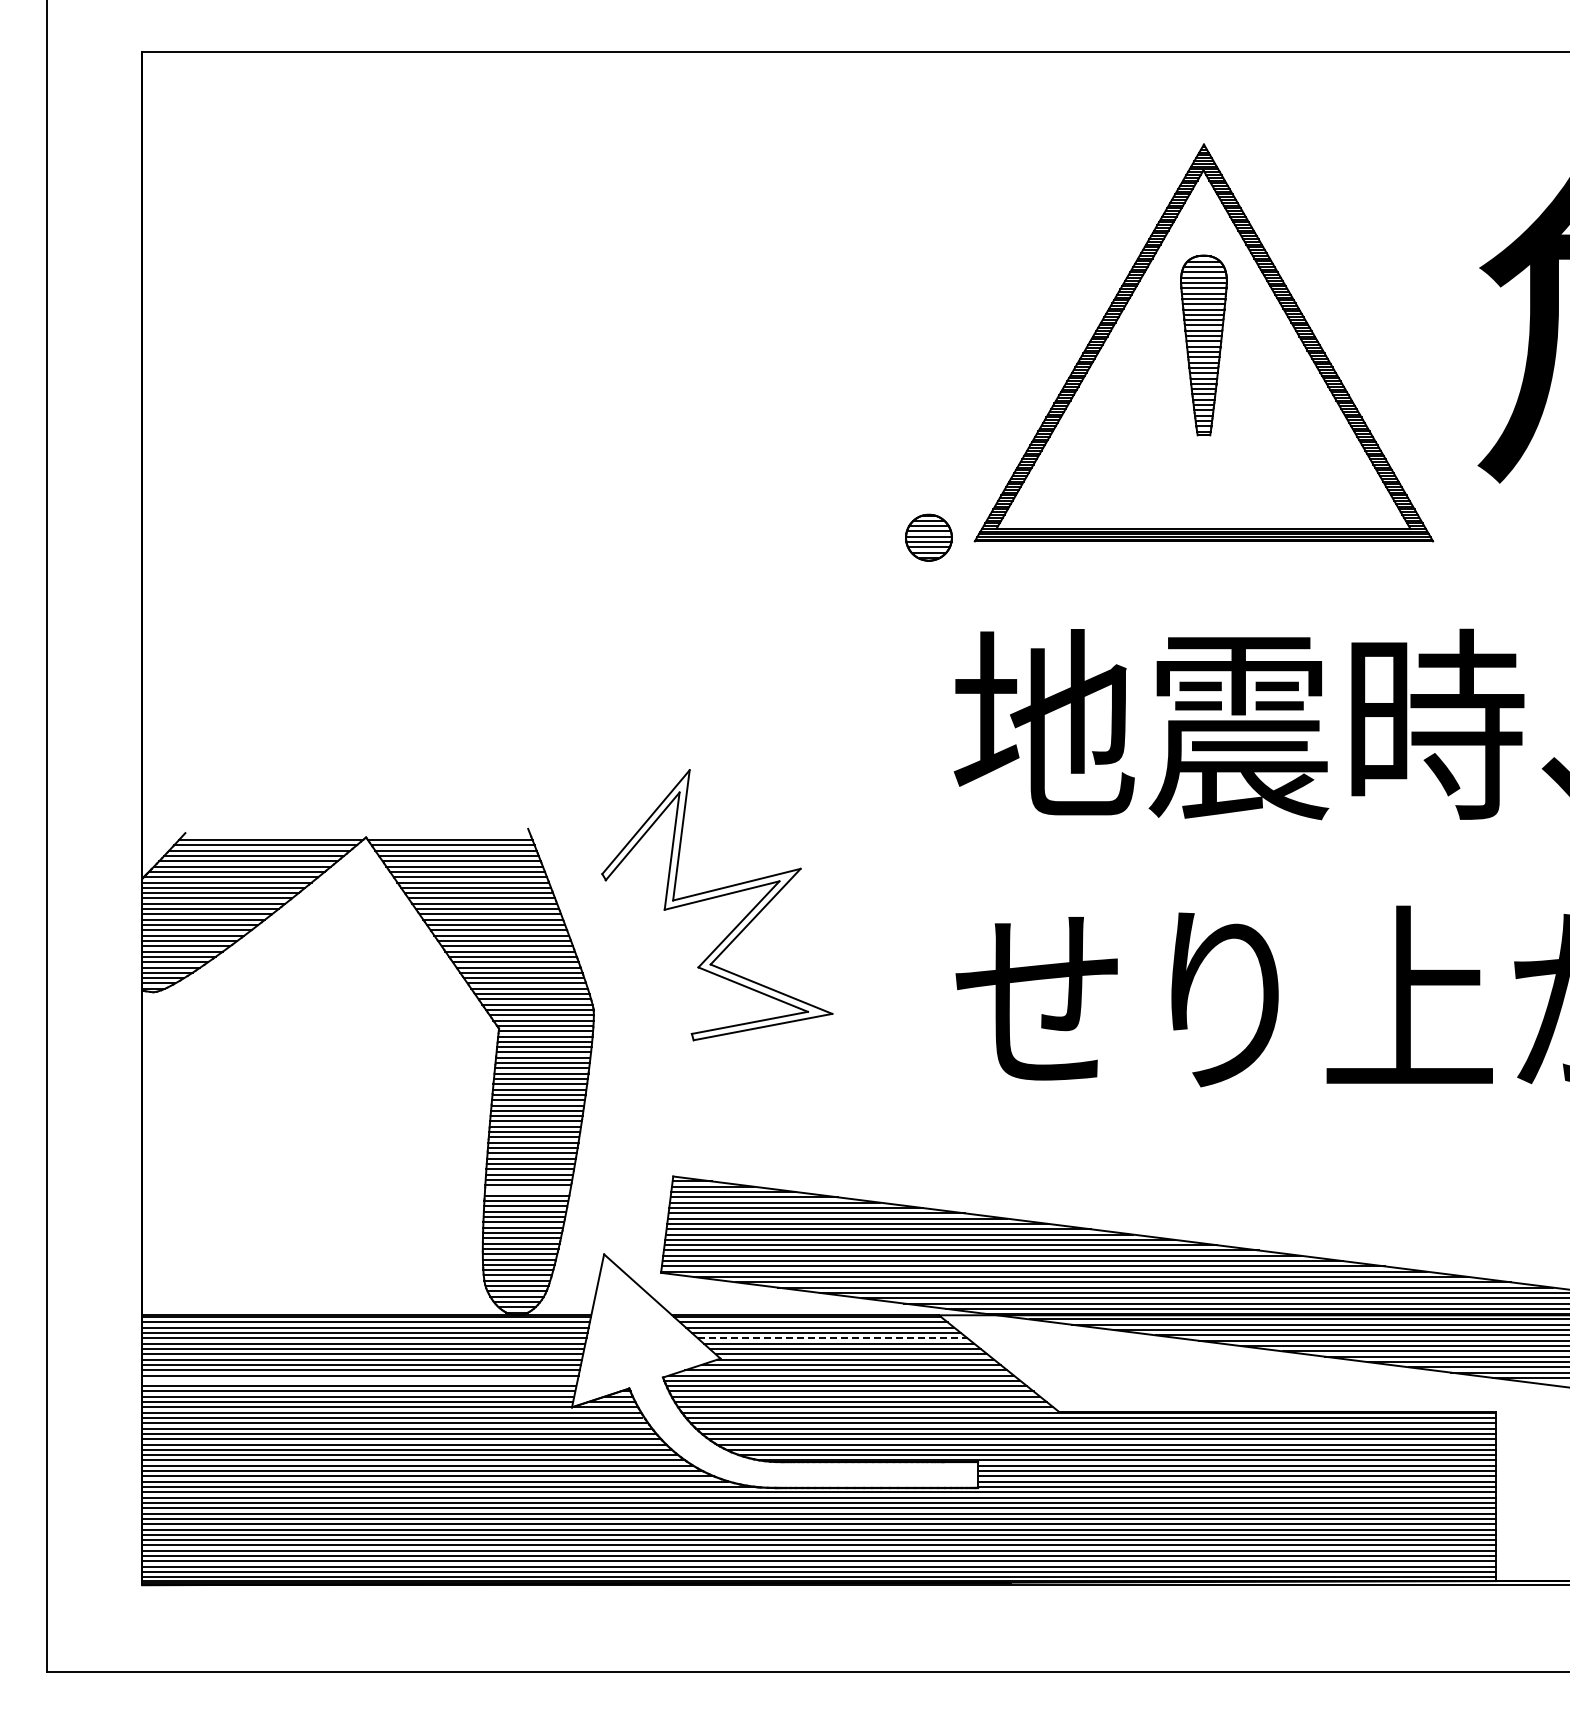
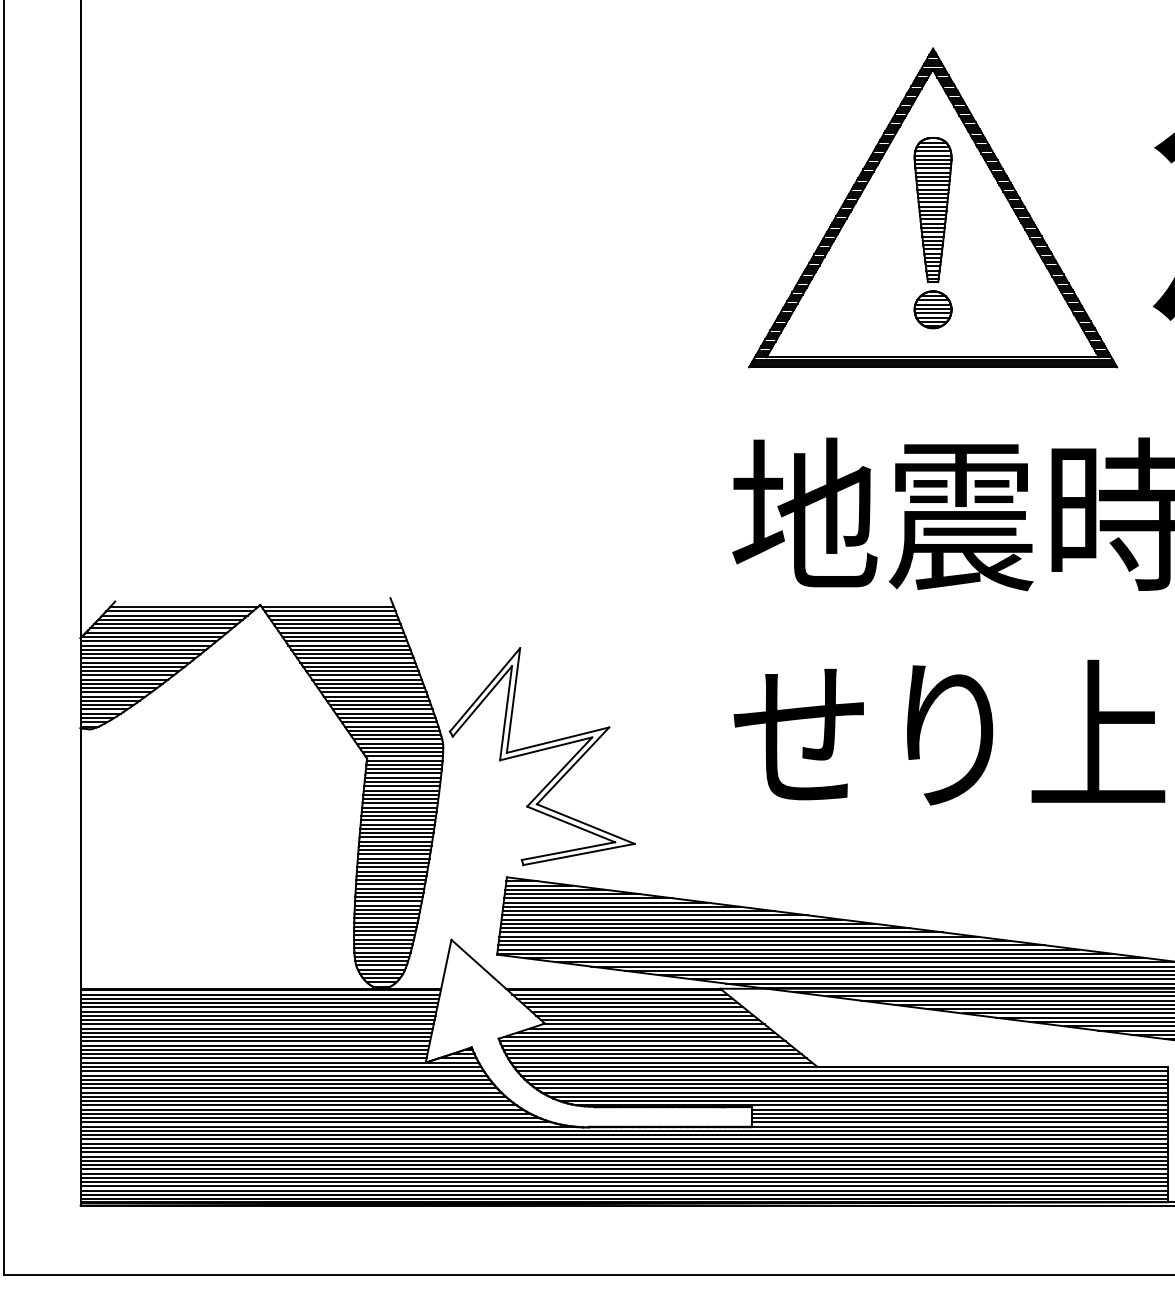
part: (928, 537) -> (932, 309), moved
part: (715, 898) -> (540, 751), moved
line: (527, 1190) -> (389, 888), added
line: (832, 1338) -> (634, 1007), dashed -> solid
line: (359, 1380) -> (255, 1041), added

